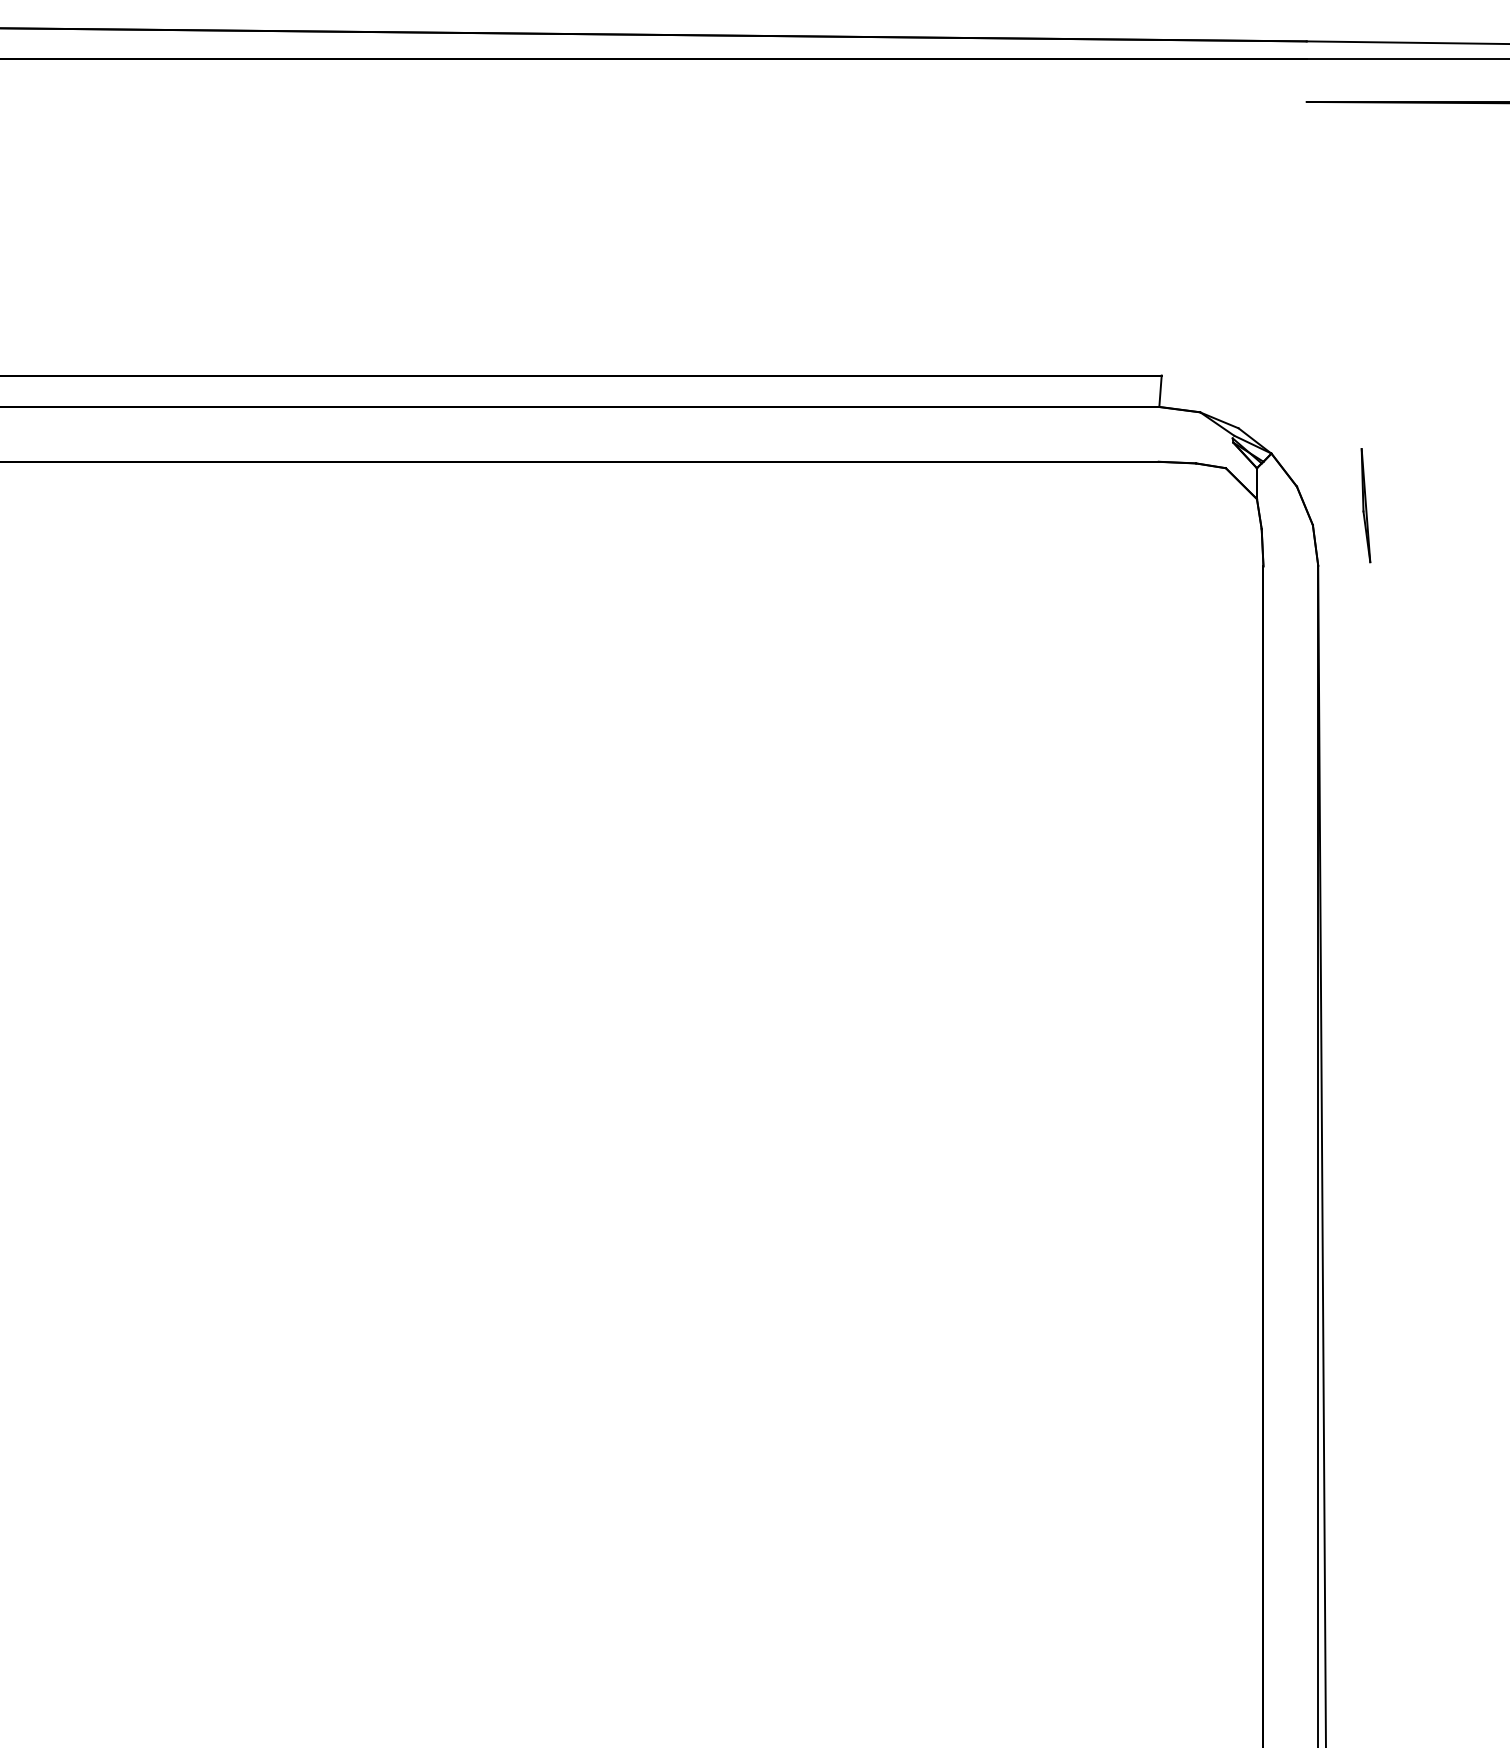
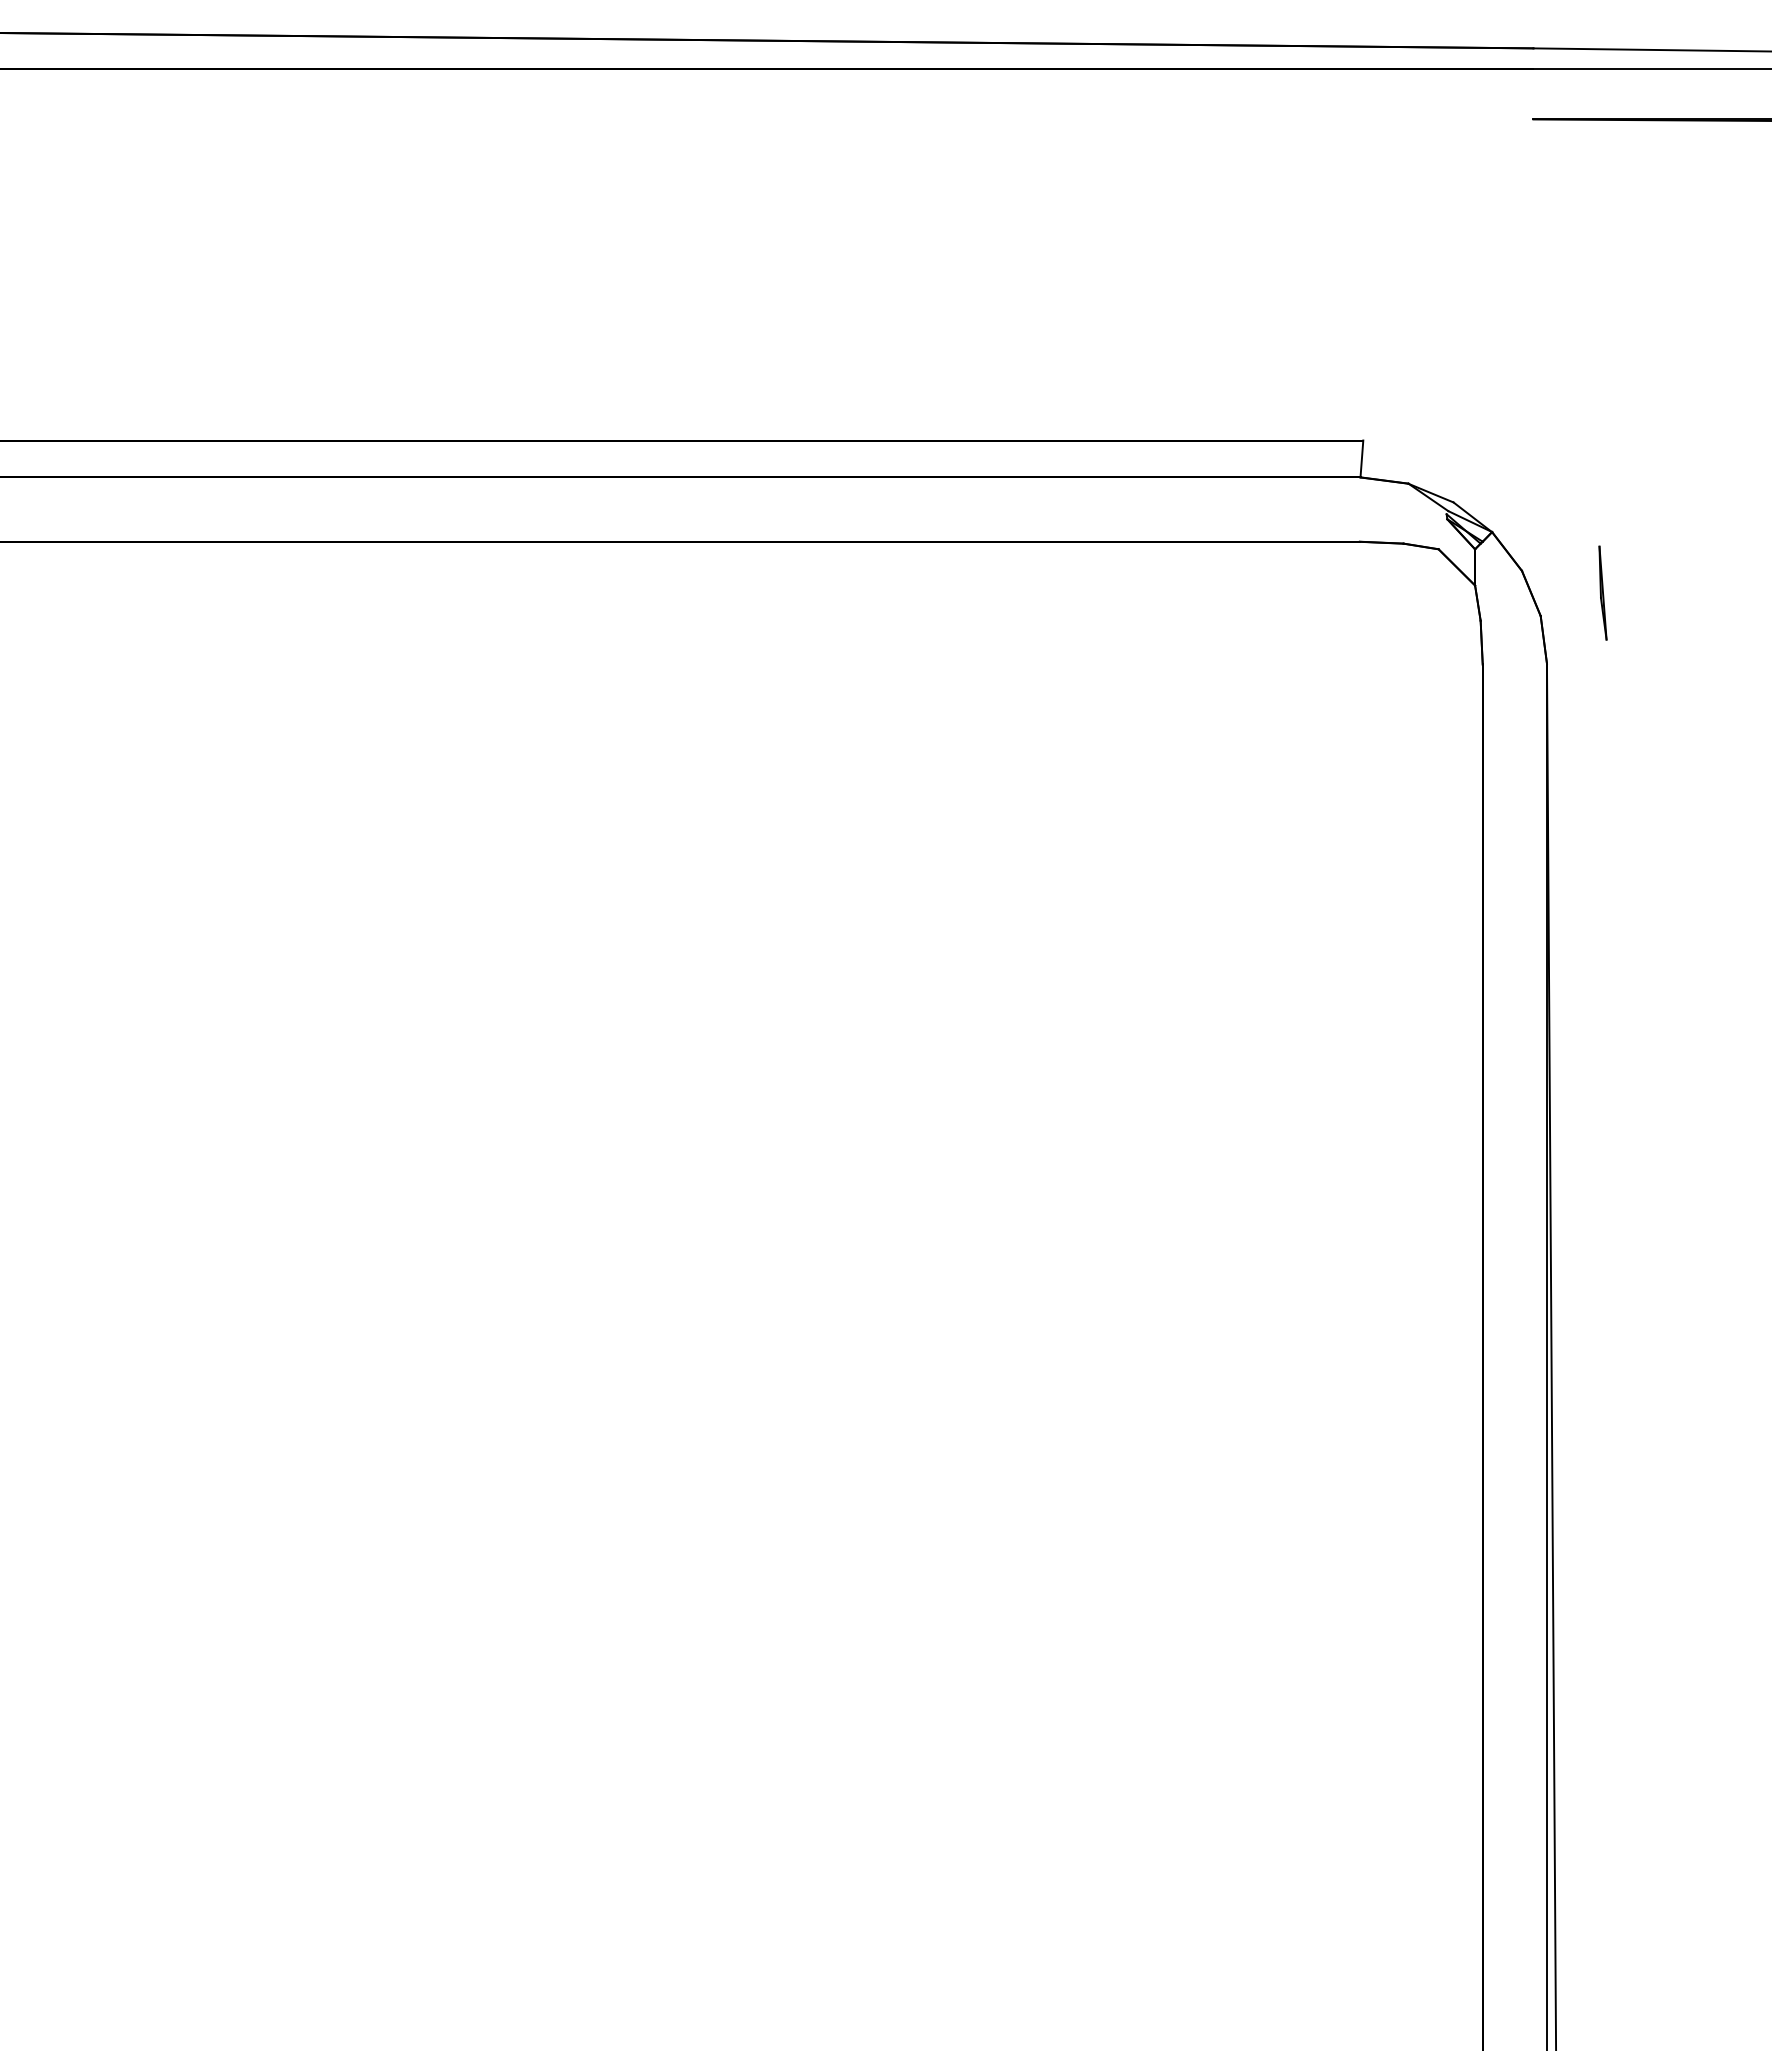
part: (1365, 505) -> (1602, 592), size x0.7

